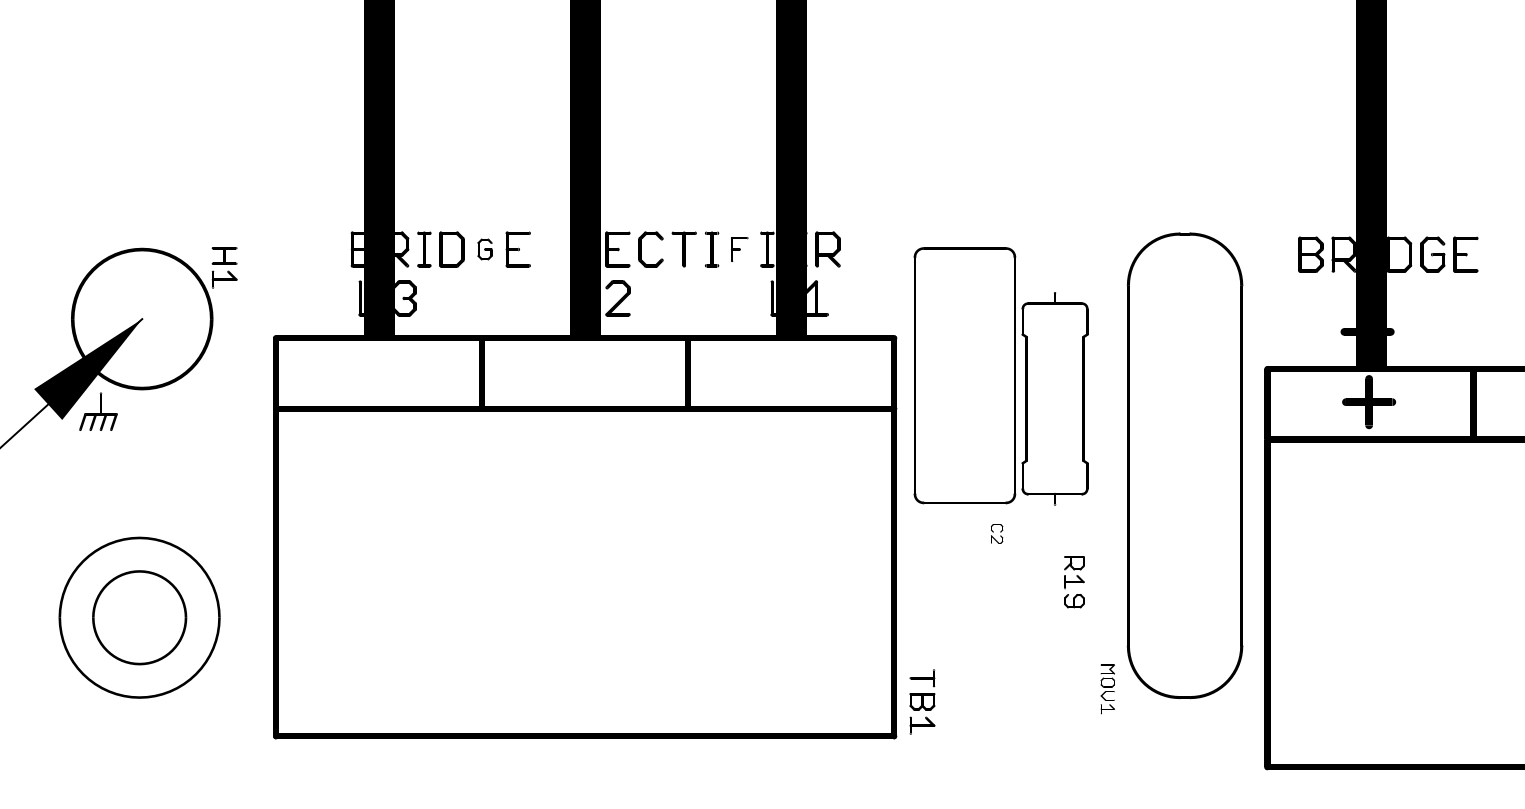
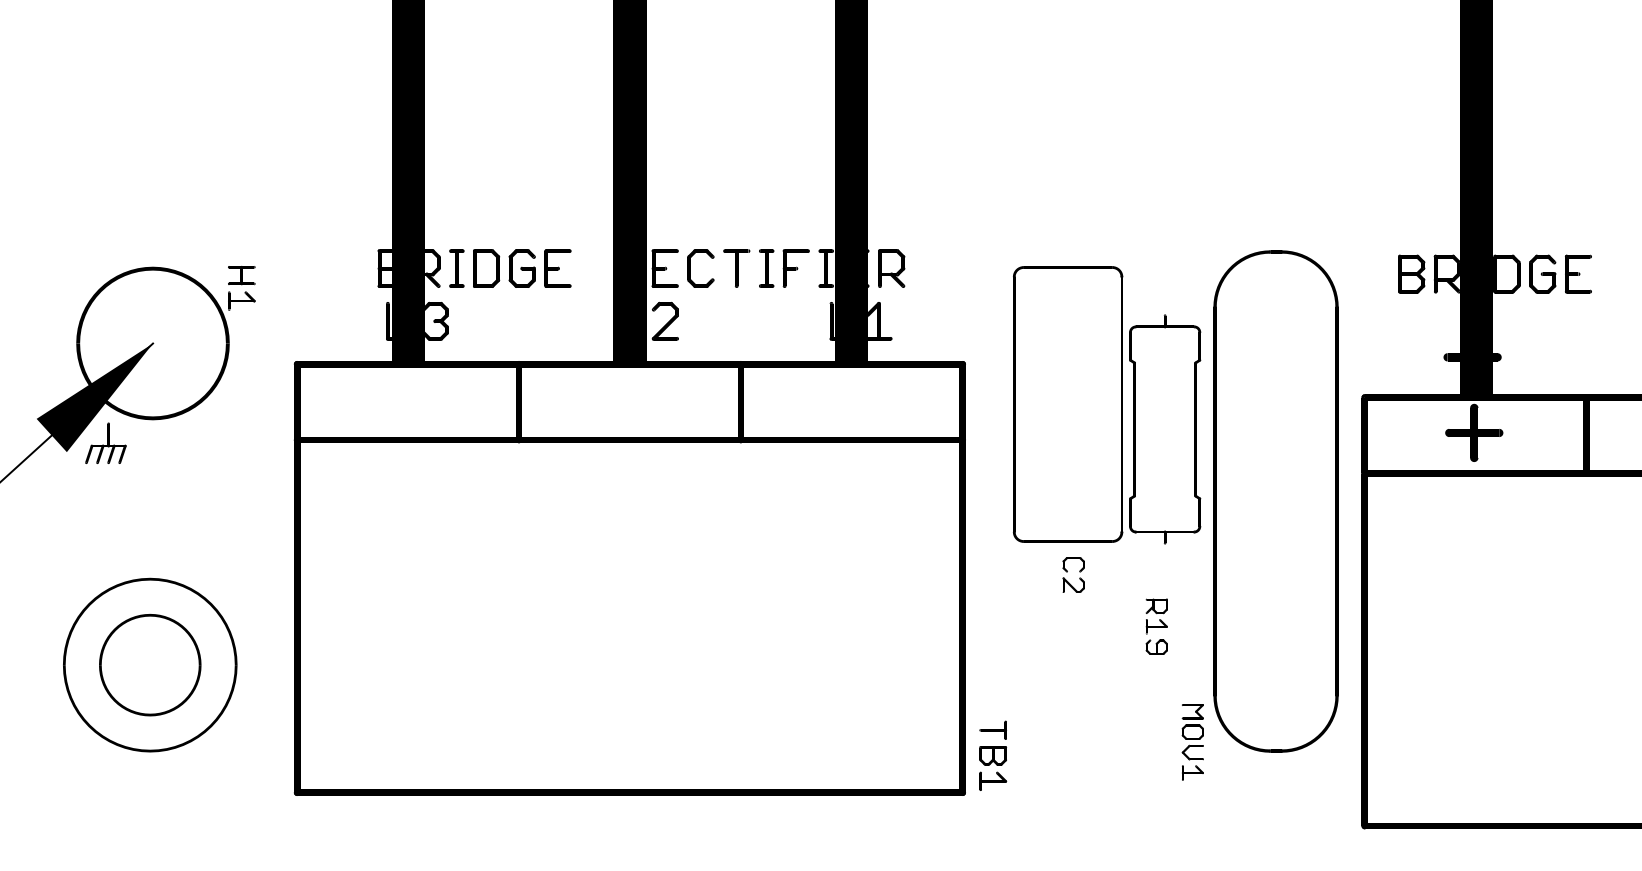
part: (484, 249) -> (521, 268), size x1.67
part: (739, 249) -> (796, 268), size x1.43
part: (1000, 376) -> (1106, 405), moved
part: (996, 533) -> (1072, 574), size x1.67
part: (1107, 688) -> (1192, 741), size x1.43

